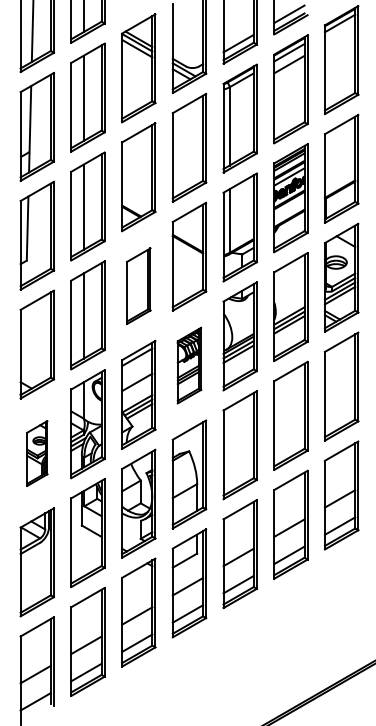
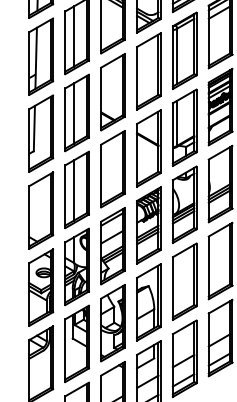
part: (138, 286) -> (112, 169), size x1.43
part: (189, 365) -> (148, 225), size x1.43
part: (37, 453) -> (41, 287), size x1.67

